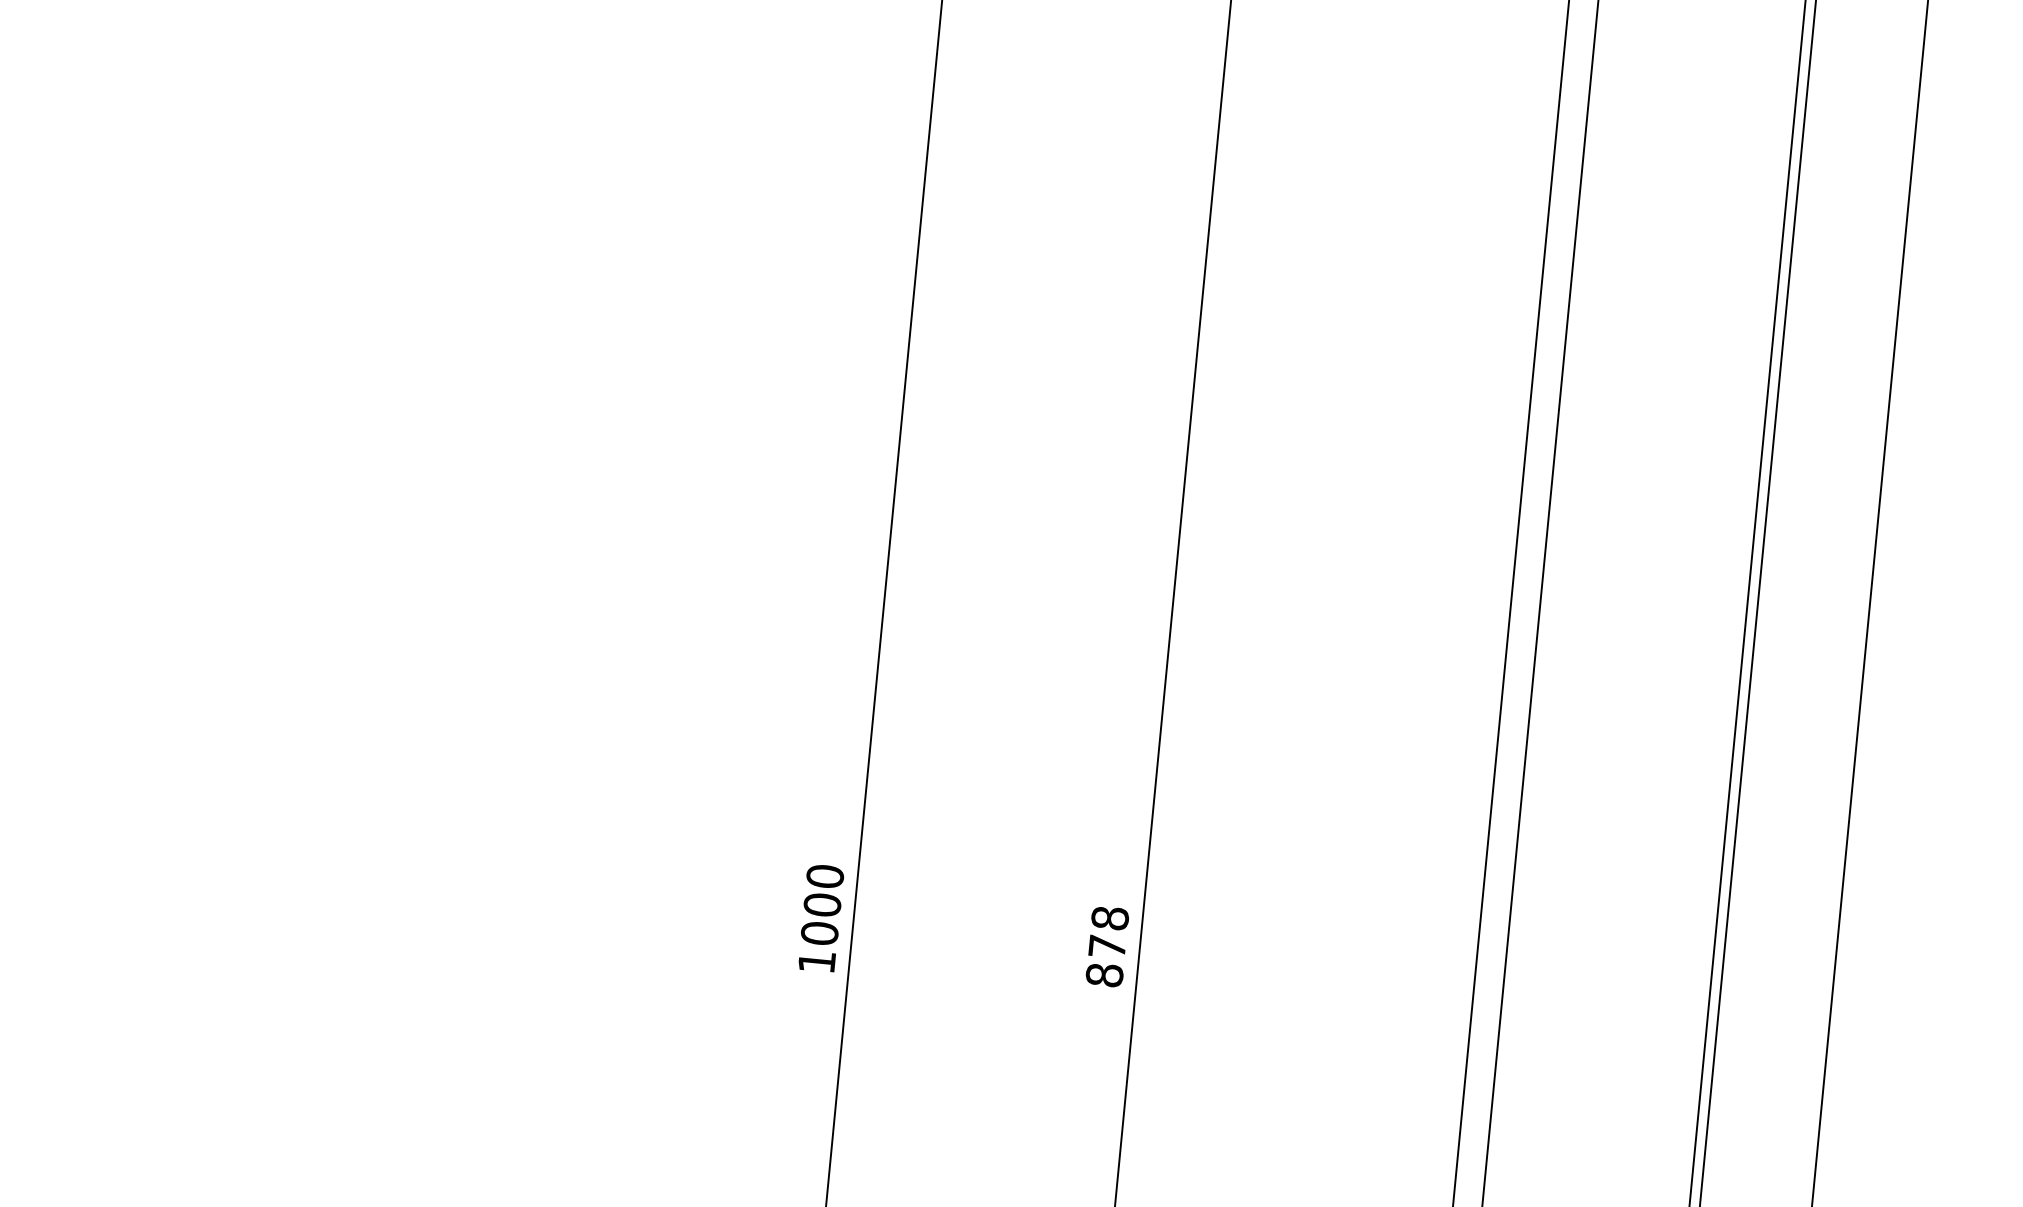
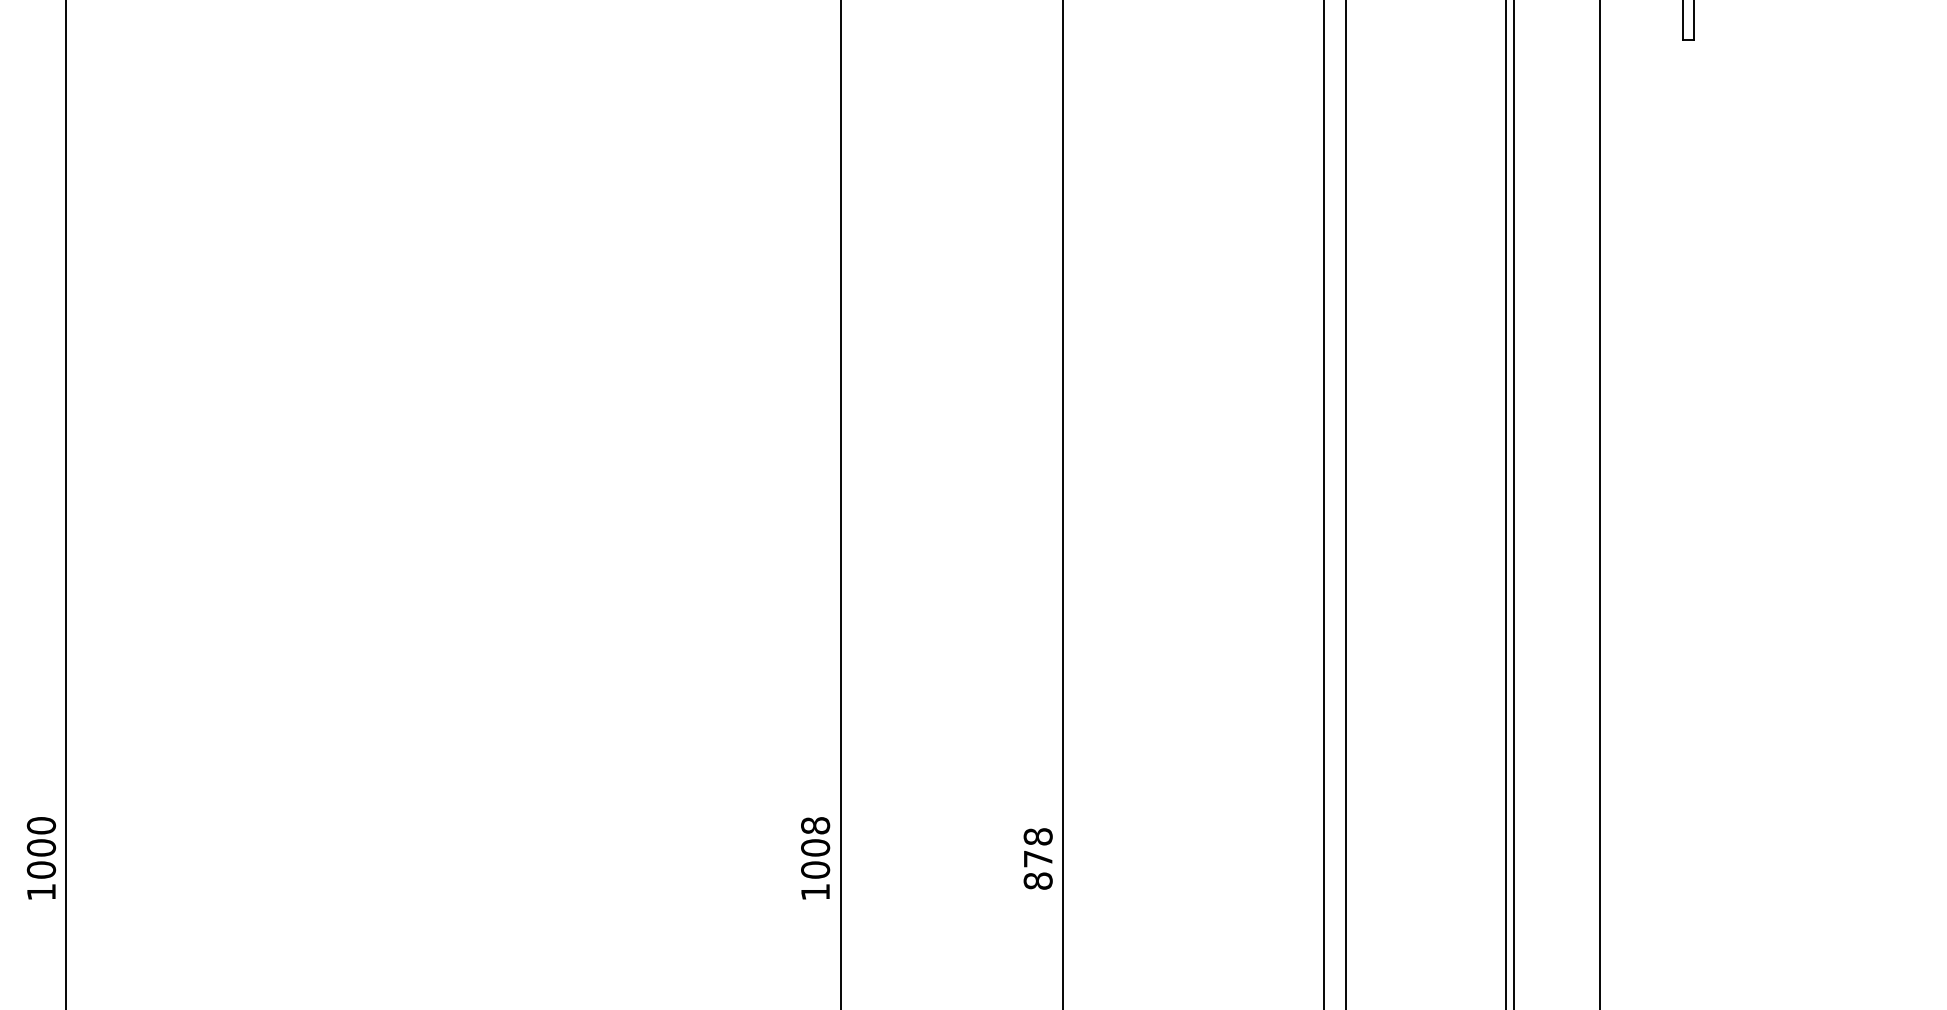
text: (825, 876) -> (815, 825), 1000 -> 1008

